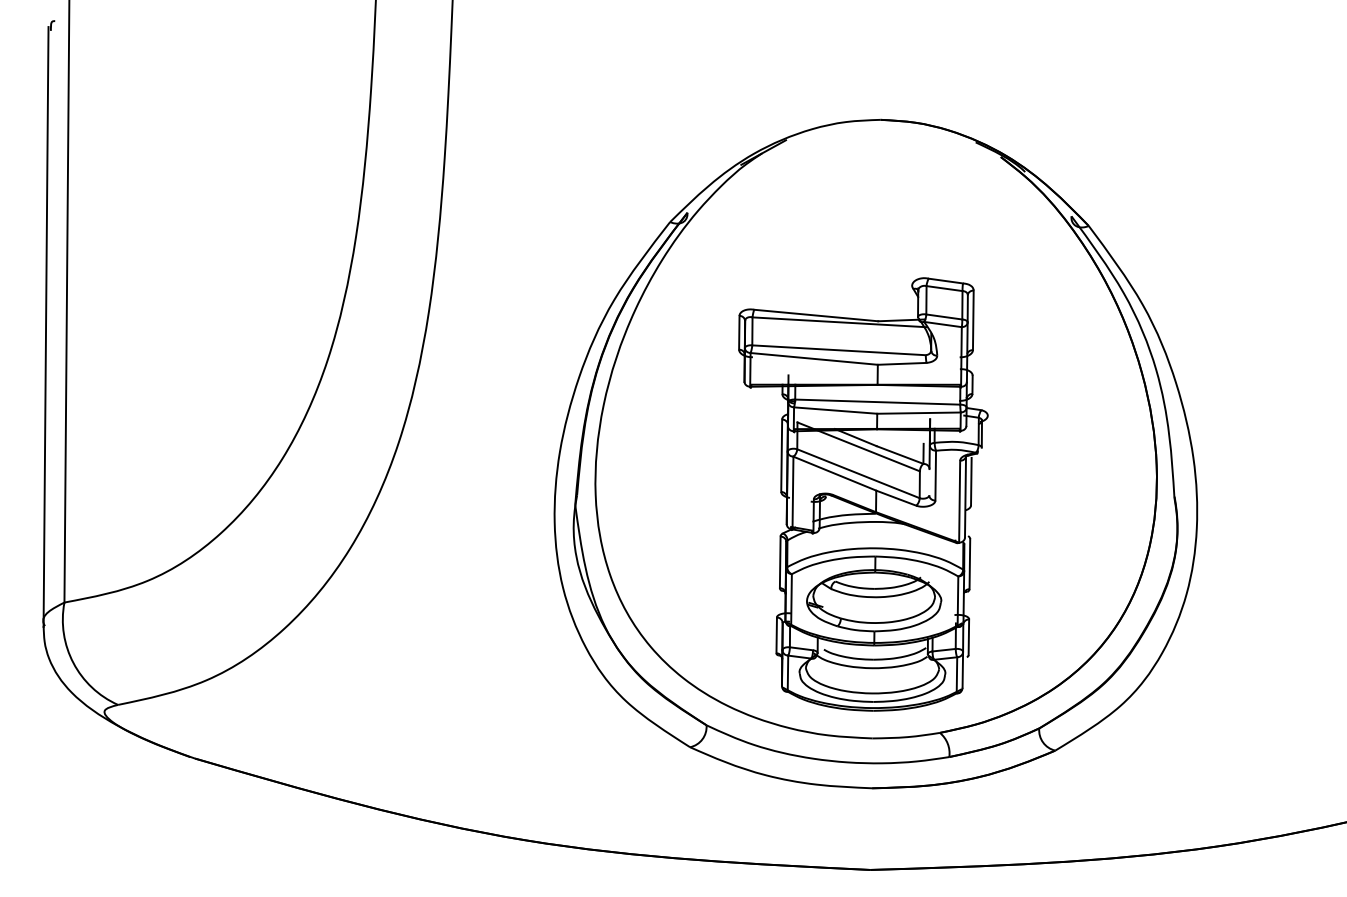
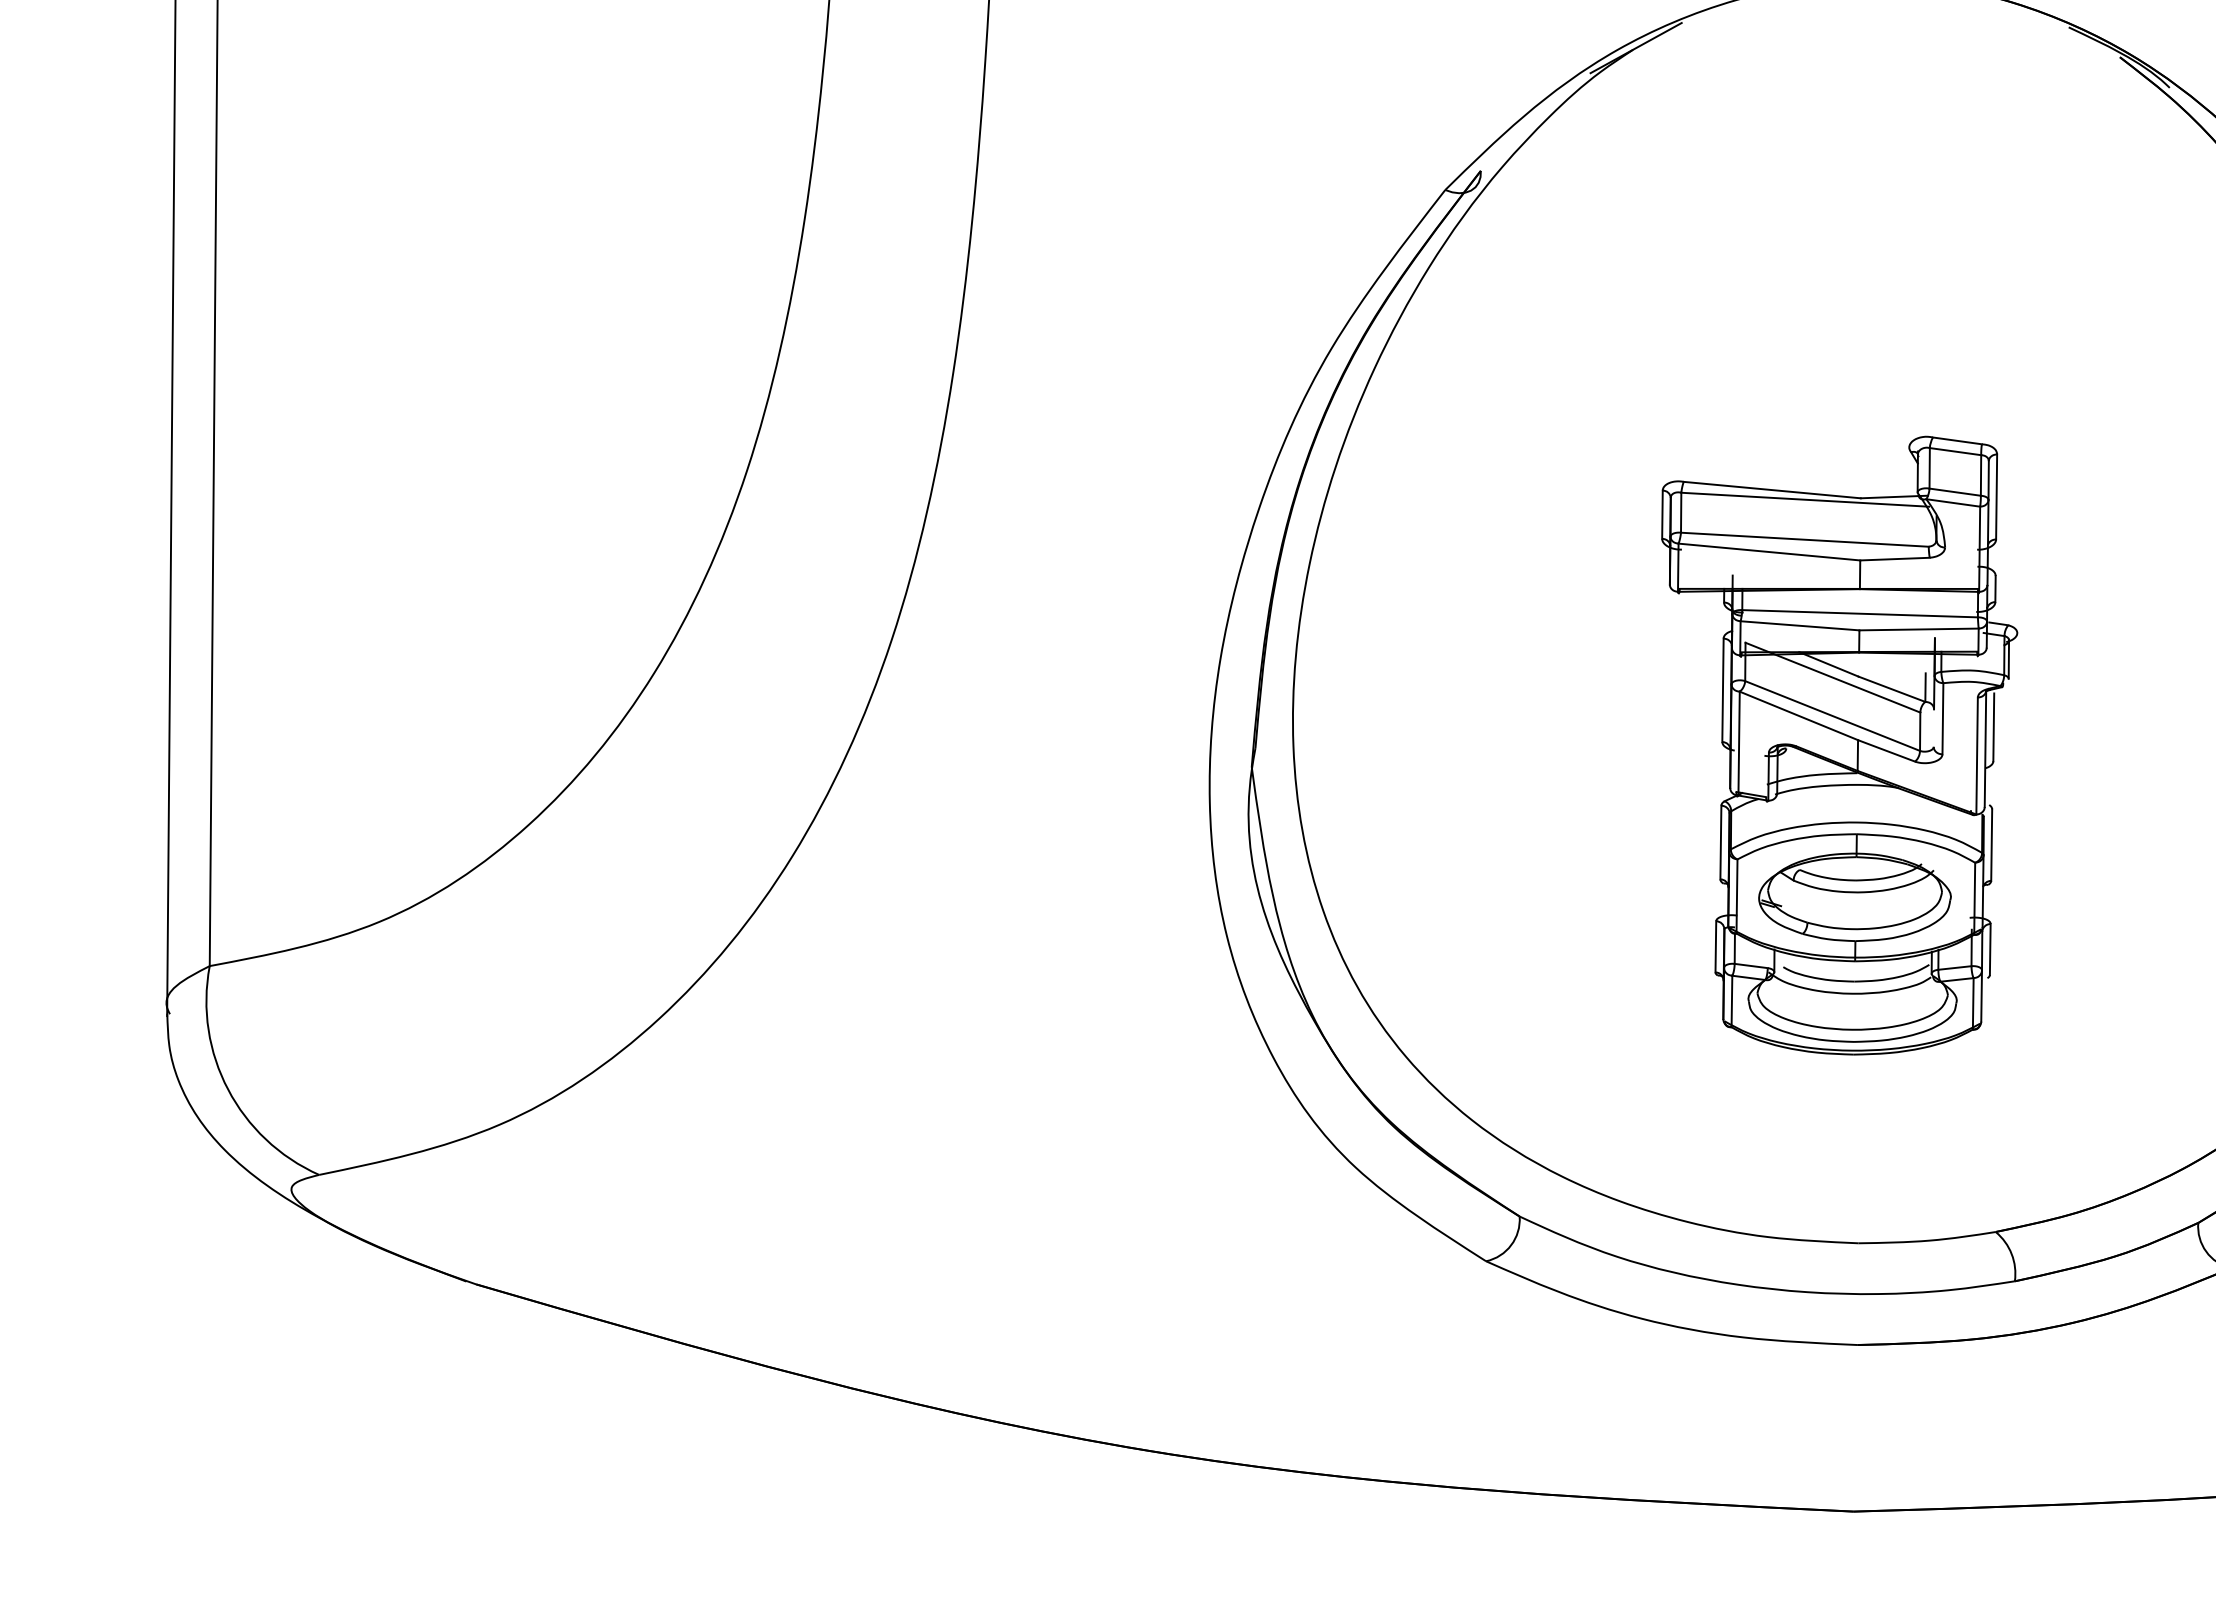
part: (863, 494) -> (1839, 745), size x0.7

